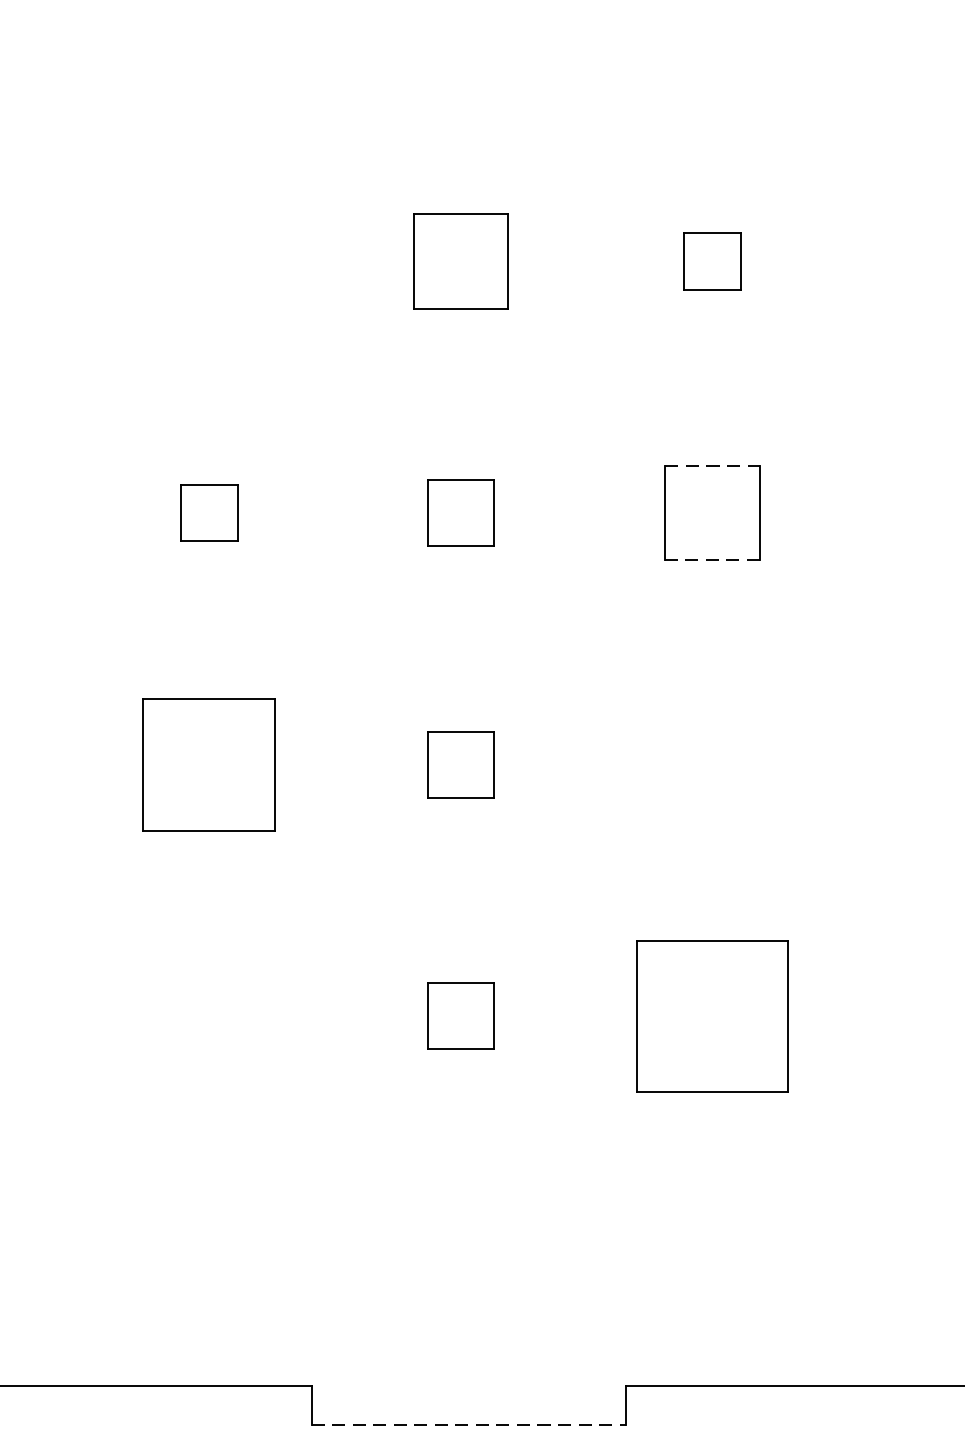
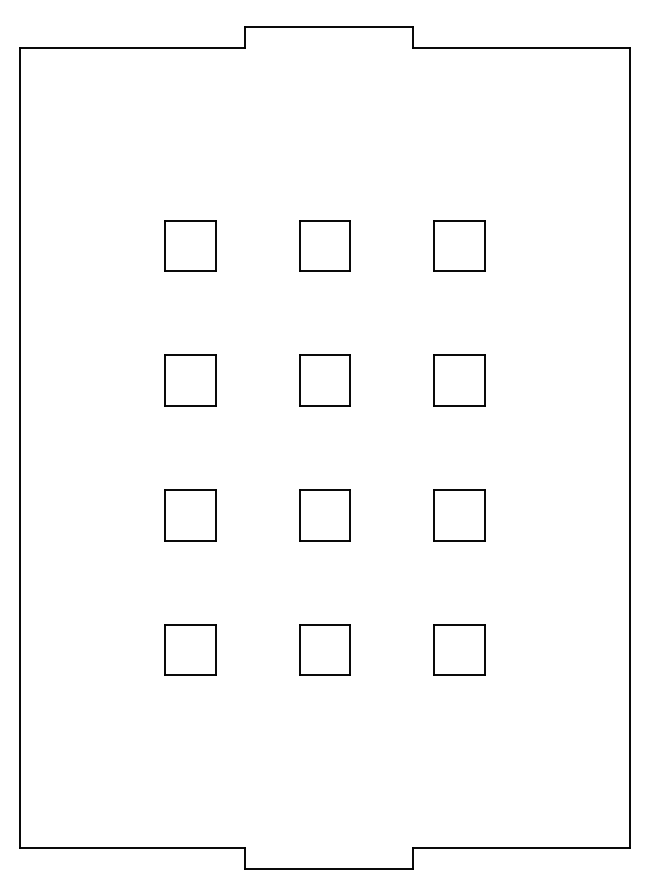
part: (209, 260) -> (190, 245), added
part: (712, 260) -> (459, 245), size x1.67
line: (713, 466) -> (460, 355), dashed -> solid
part: (209, 512) -> (190, 380), size x1.67
part: (460, 512) -> (324, 380), size x1.43
line: (712, 559) -> (459, 405), dashed -> solid
part: (209, 764) -> (190, 515), size x0.71
part: (460, 764) -> (324, 515), size x1.43
part: (712, 764) -> (459, 515), added
part: (209, 1015) -> (190, 649), added
part: (460, 1015) -> (324, 649), size x1.43
part: (712, 1015) -> (459, 649), size x0.62
line: (469, 1425) -> (329, 869), dashed -> solid

